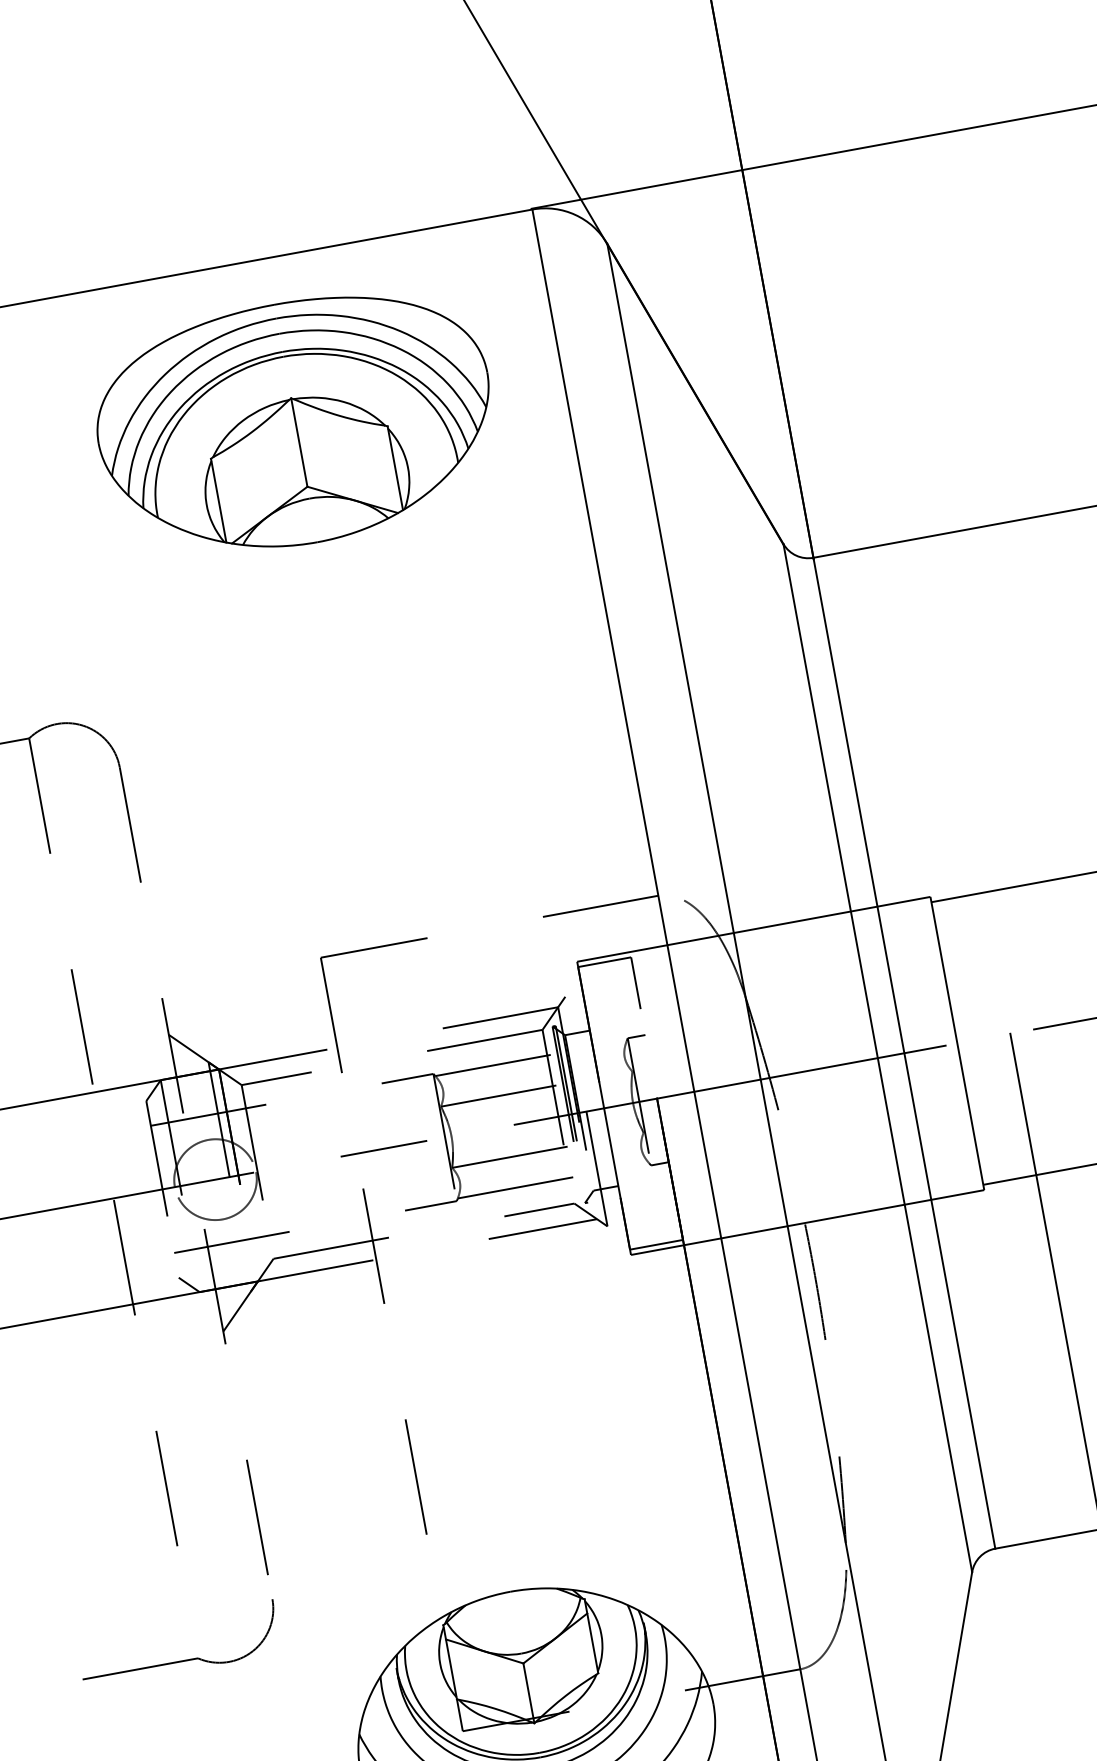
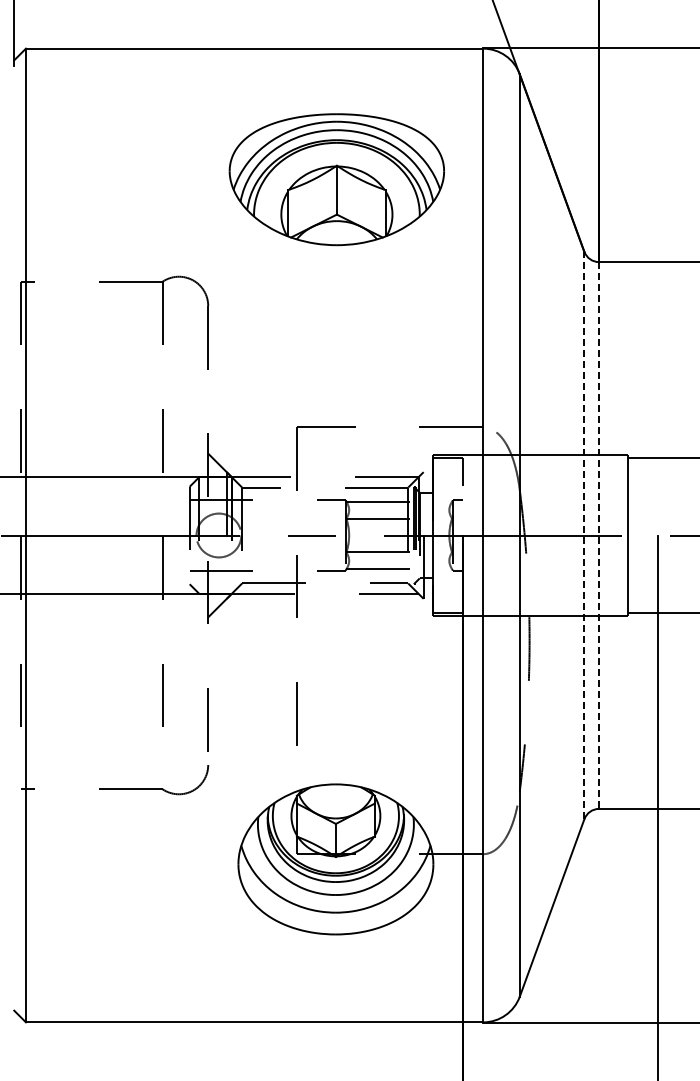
part: (295, 423) -> (336, 179), moved
line: (905, 1054) -> (599, 536), solid -> dashed
line: (877, 1058) -> (584, 535), solid -> dashed

